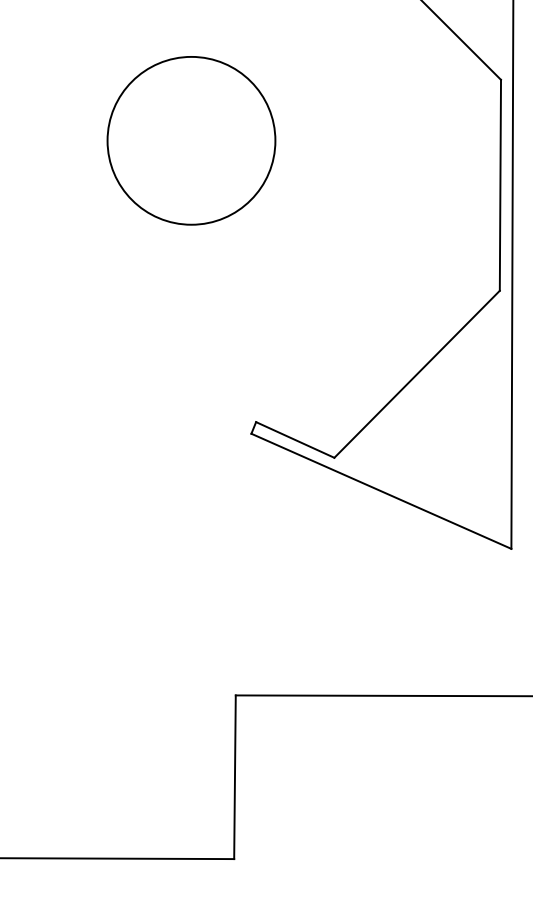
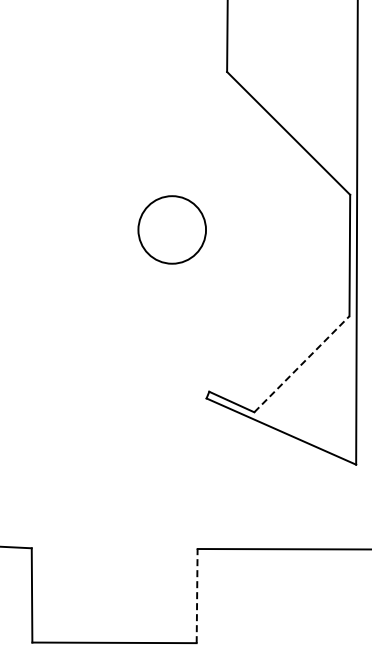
circle: (192, 140) -> (172, 229), size x0.7
line: (416, 374) -> (301, 364), solid -> dashed
line: (235, 776) -> (197, 595), solid -> dashed

